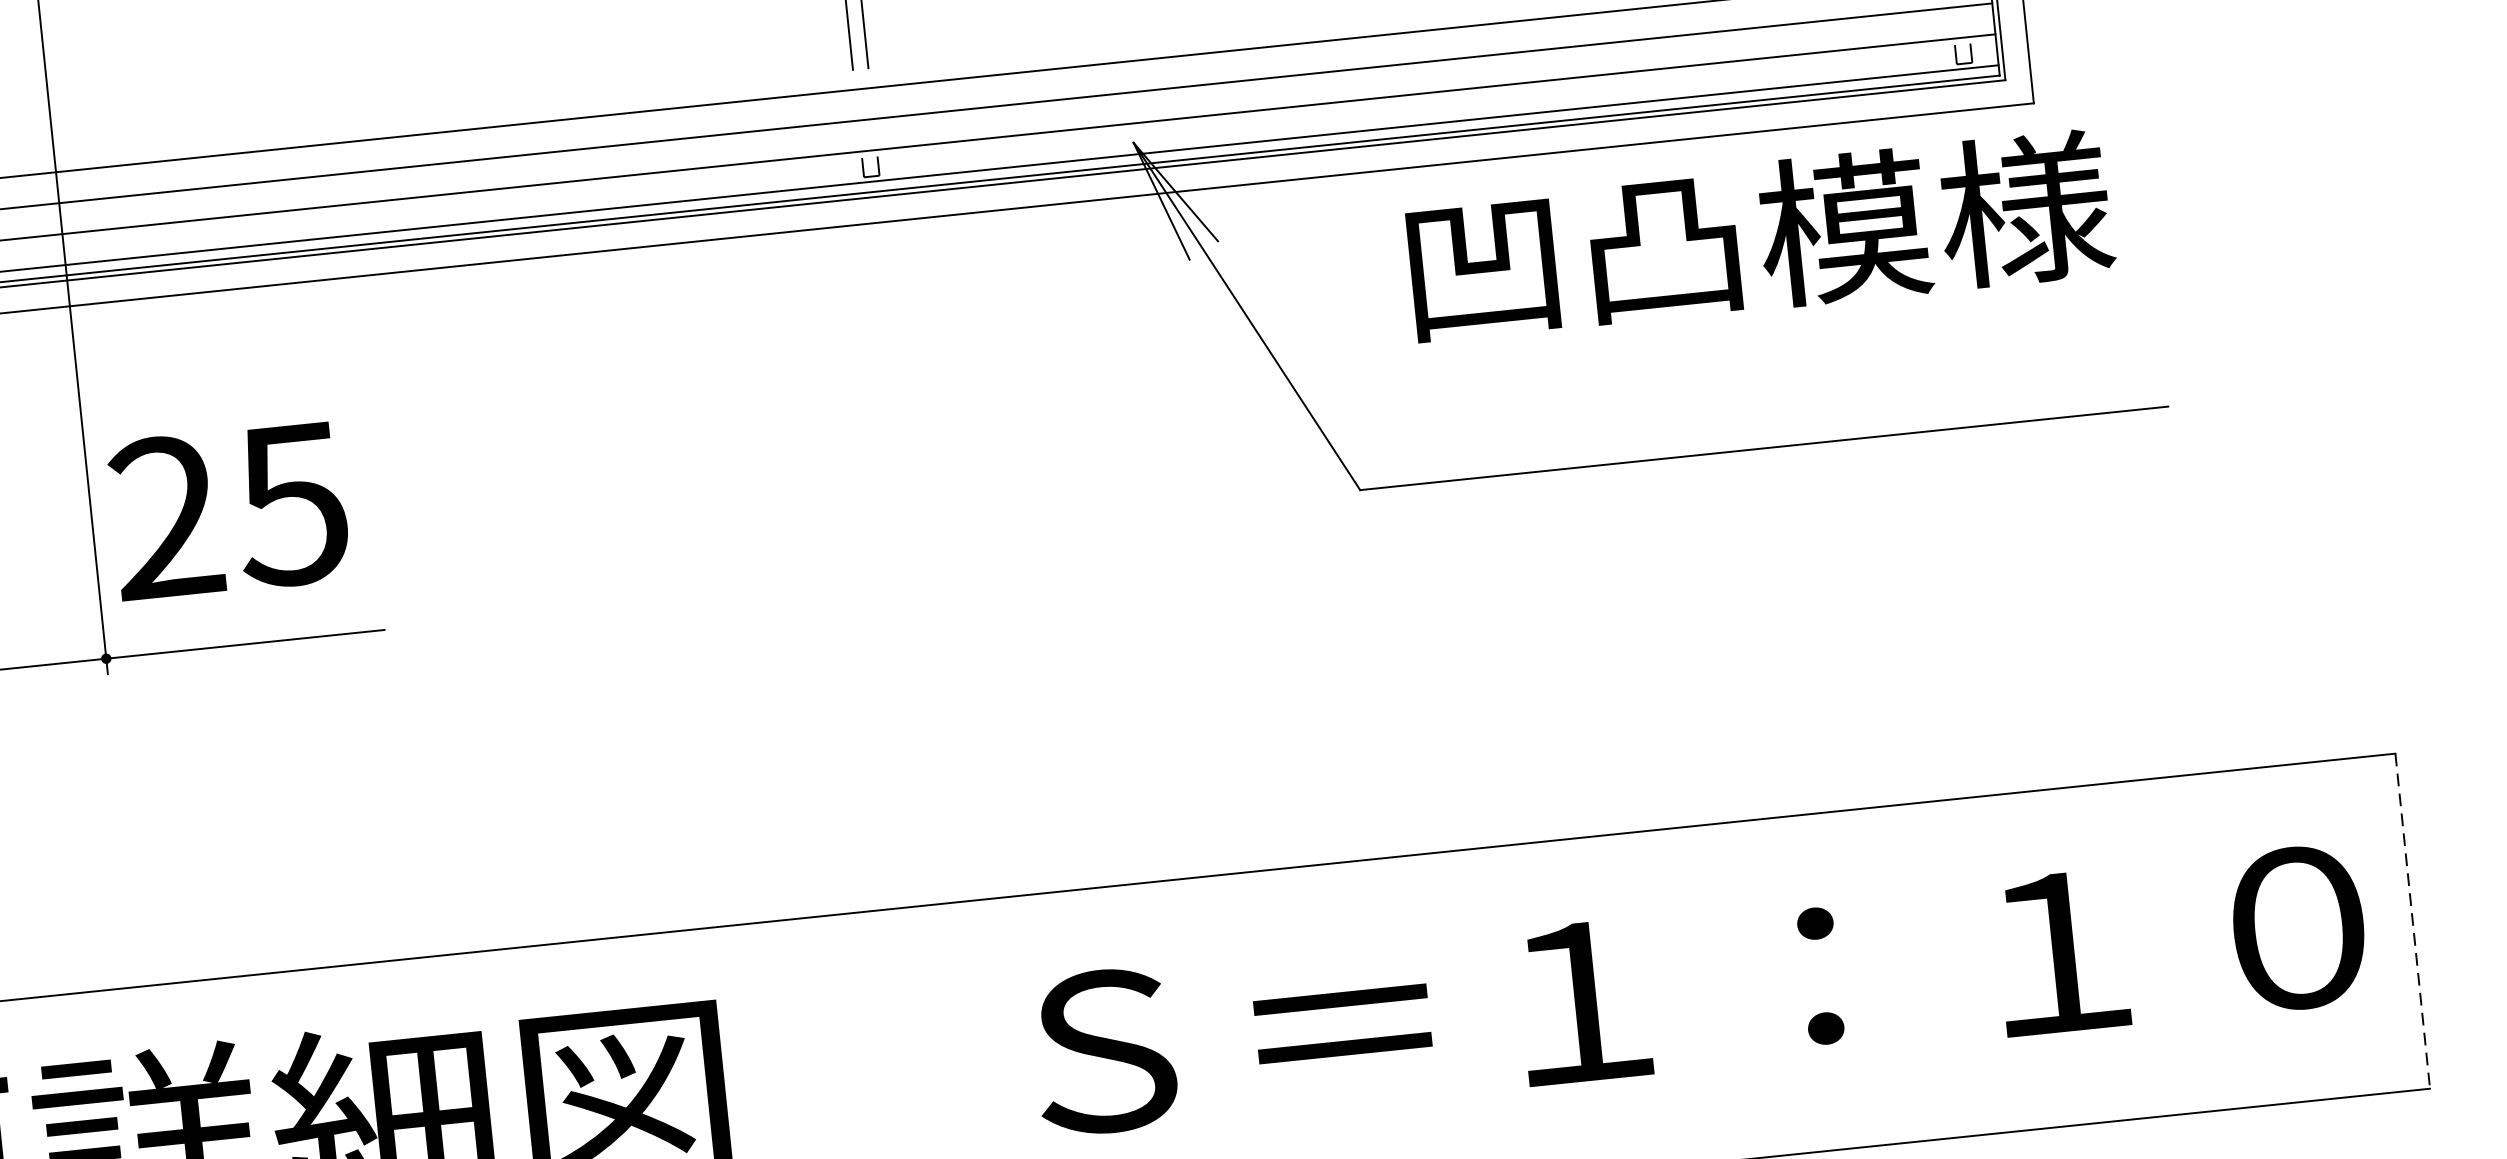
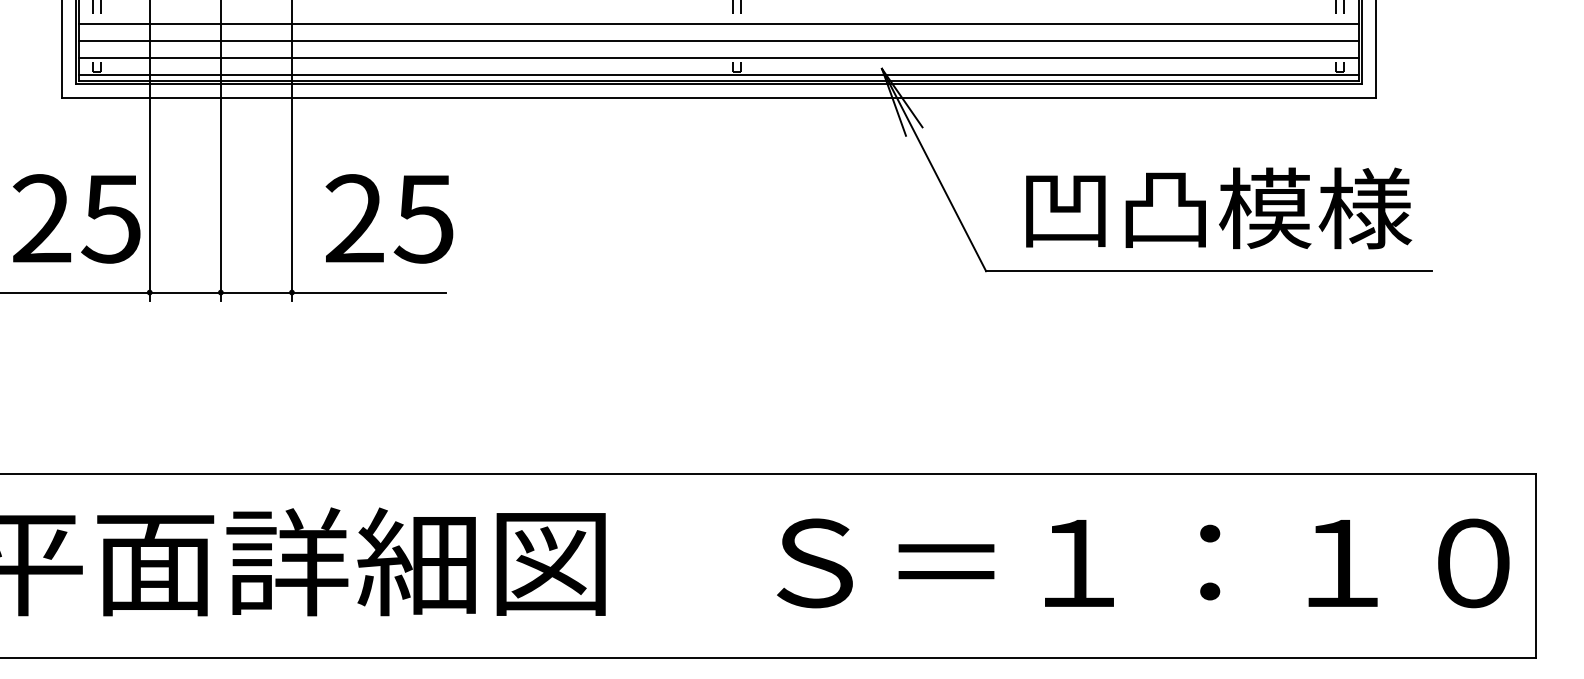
text: (1761, 236) -> (1219, 208), moved
text: (229, 510) -> (389, 218), moved
line: (2412, 922) -> (1536, 566), dashed -> solid

